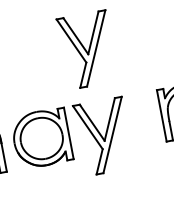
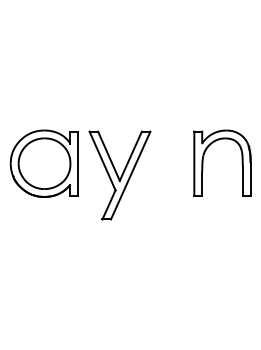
part: (87, 50) -> (119, 67), removed

